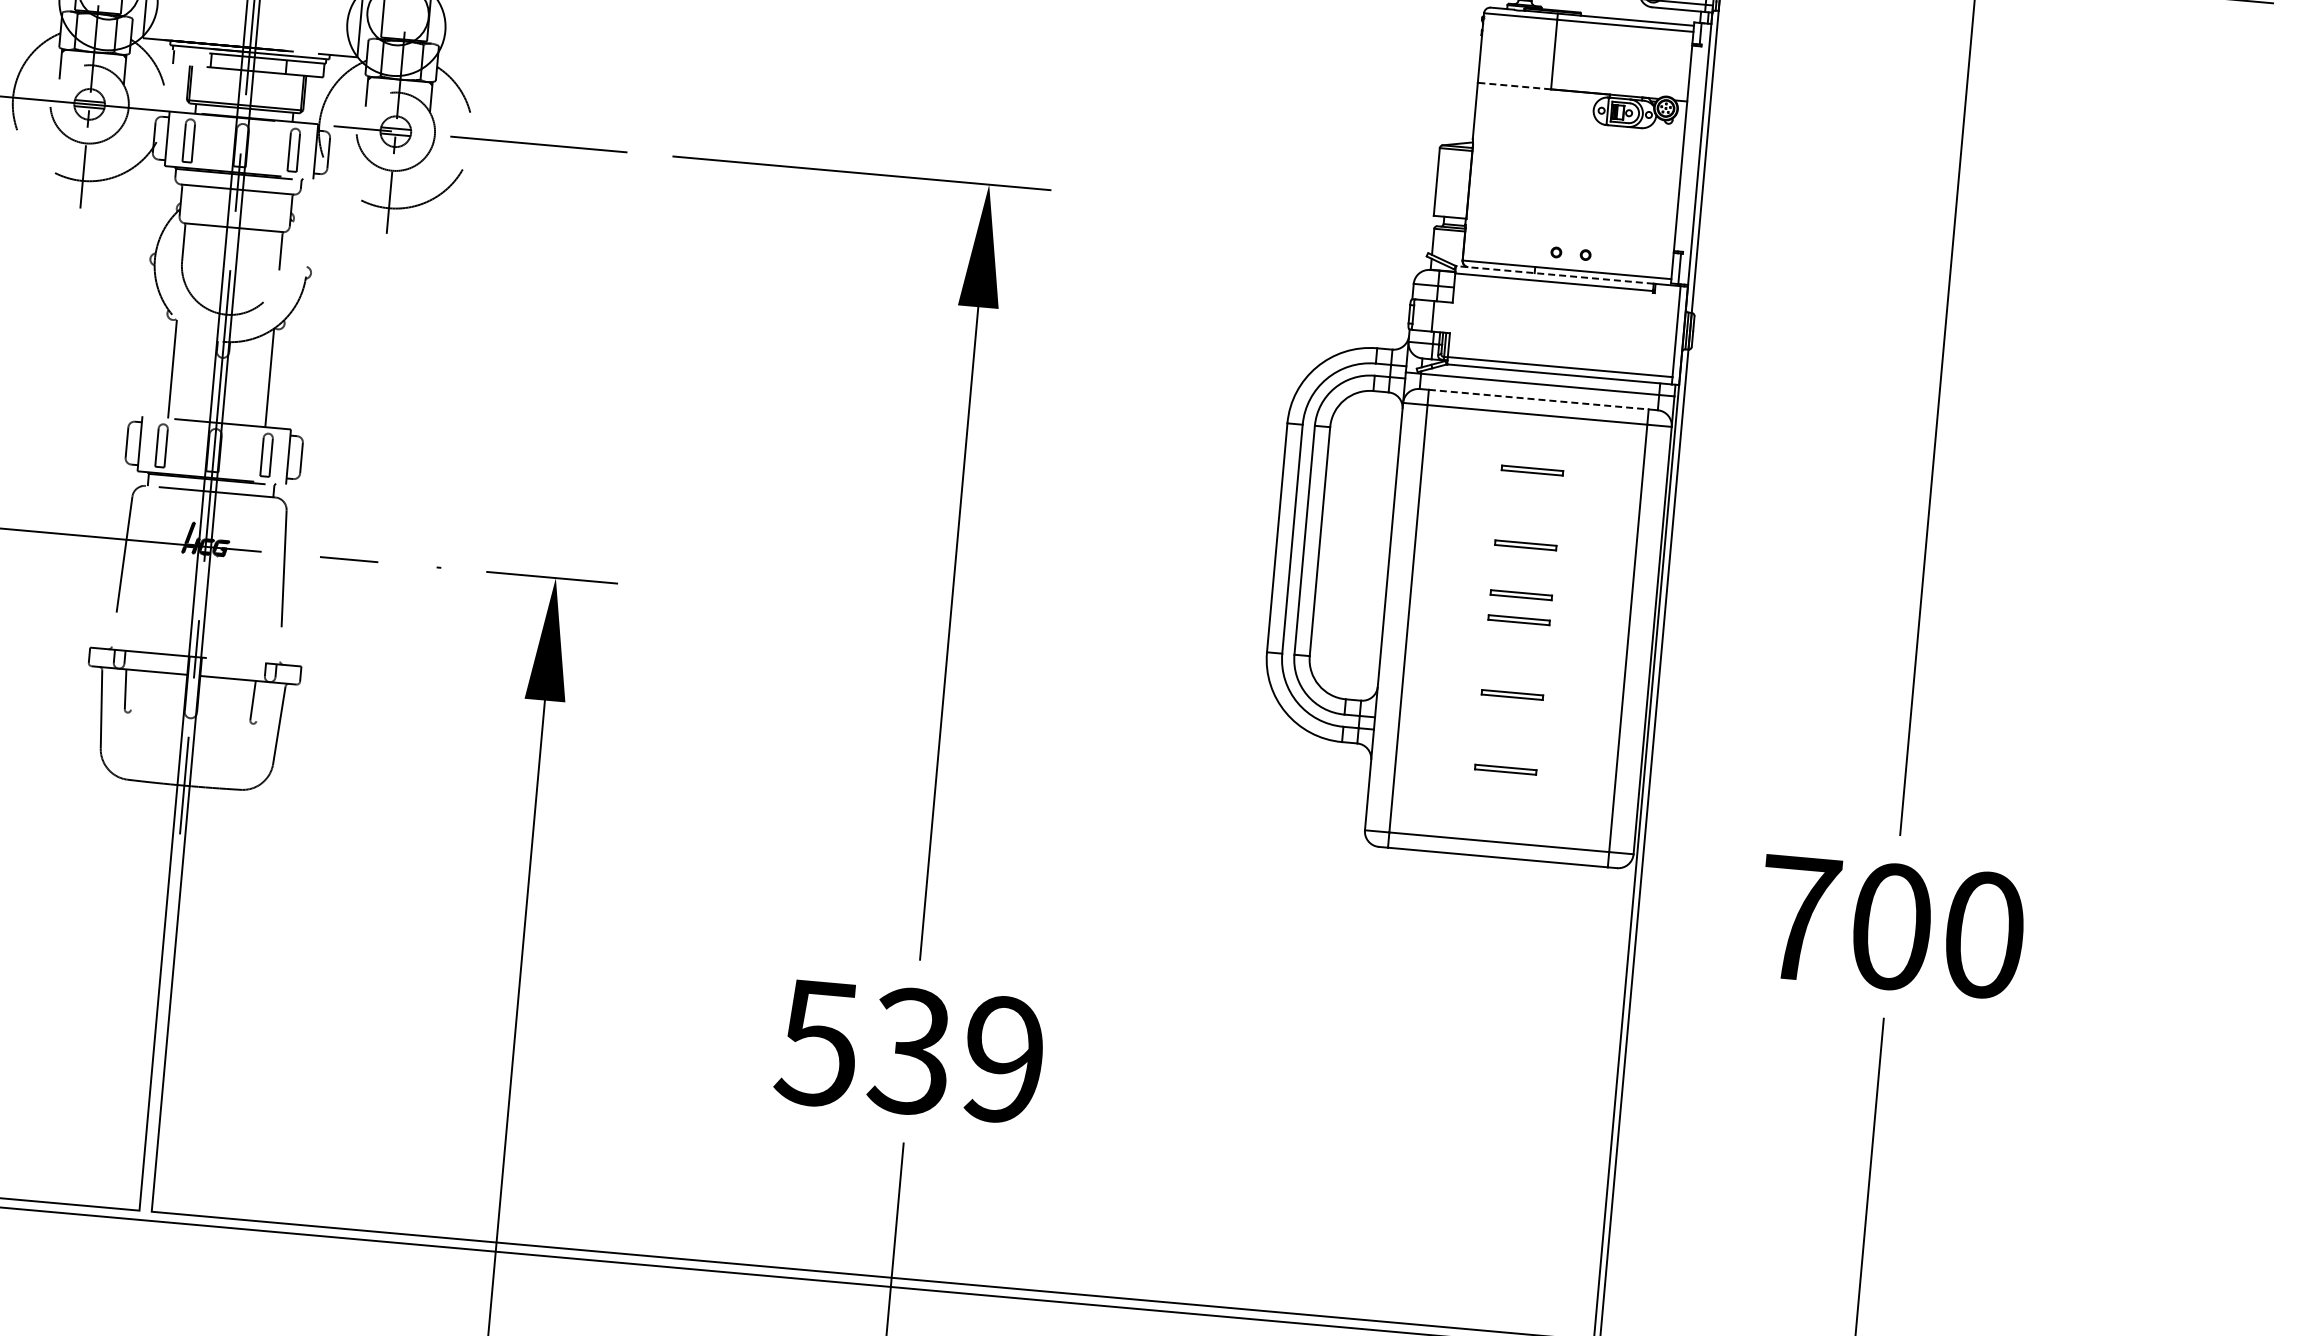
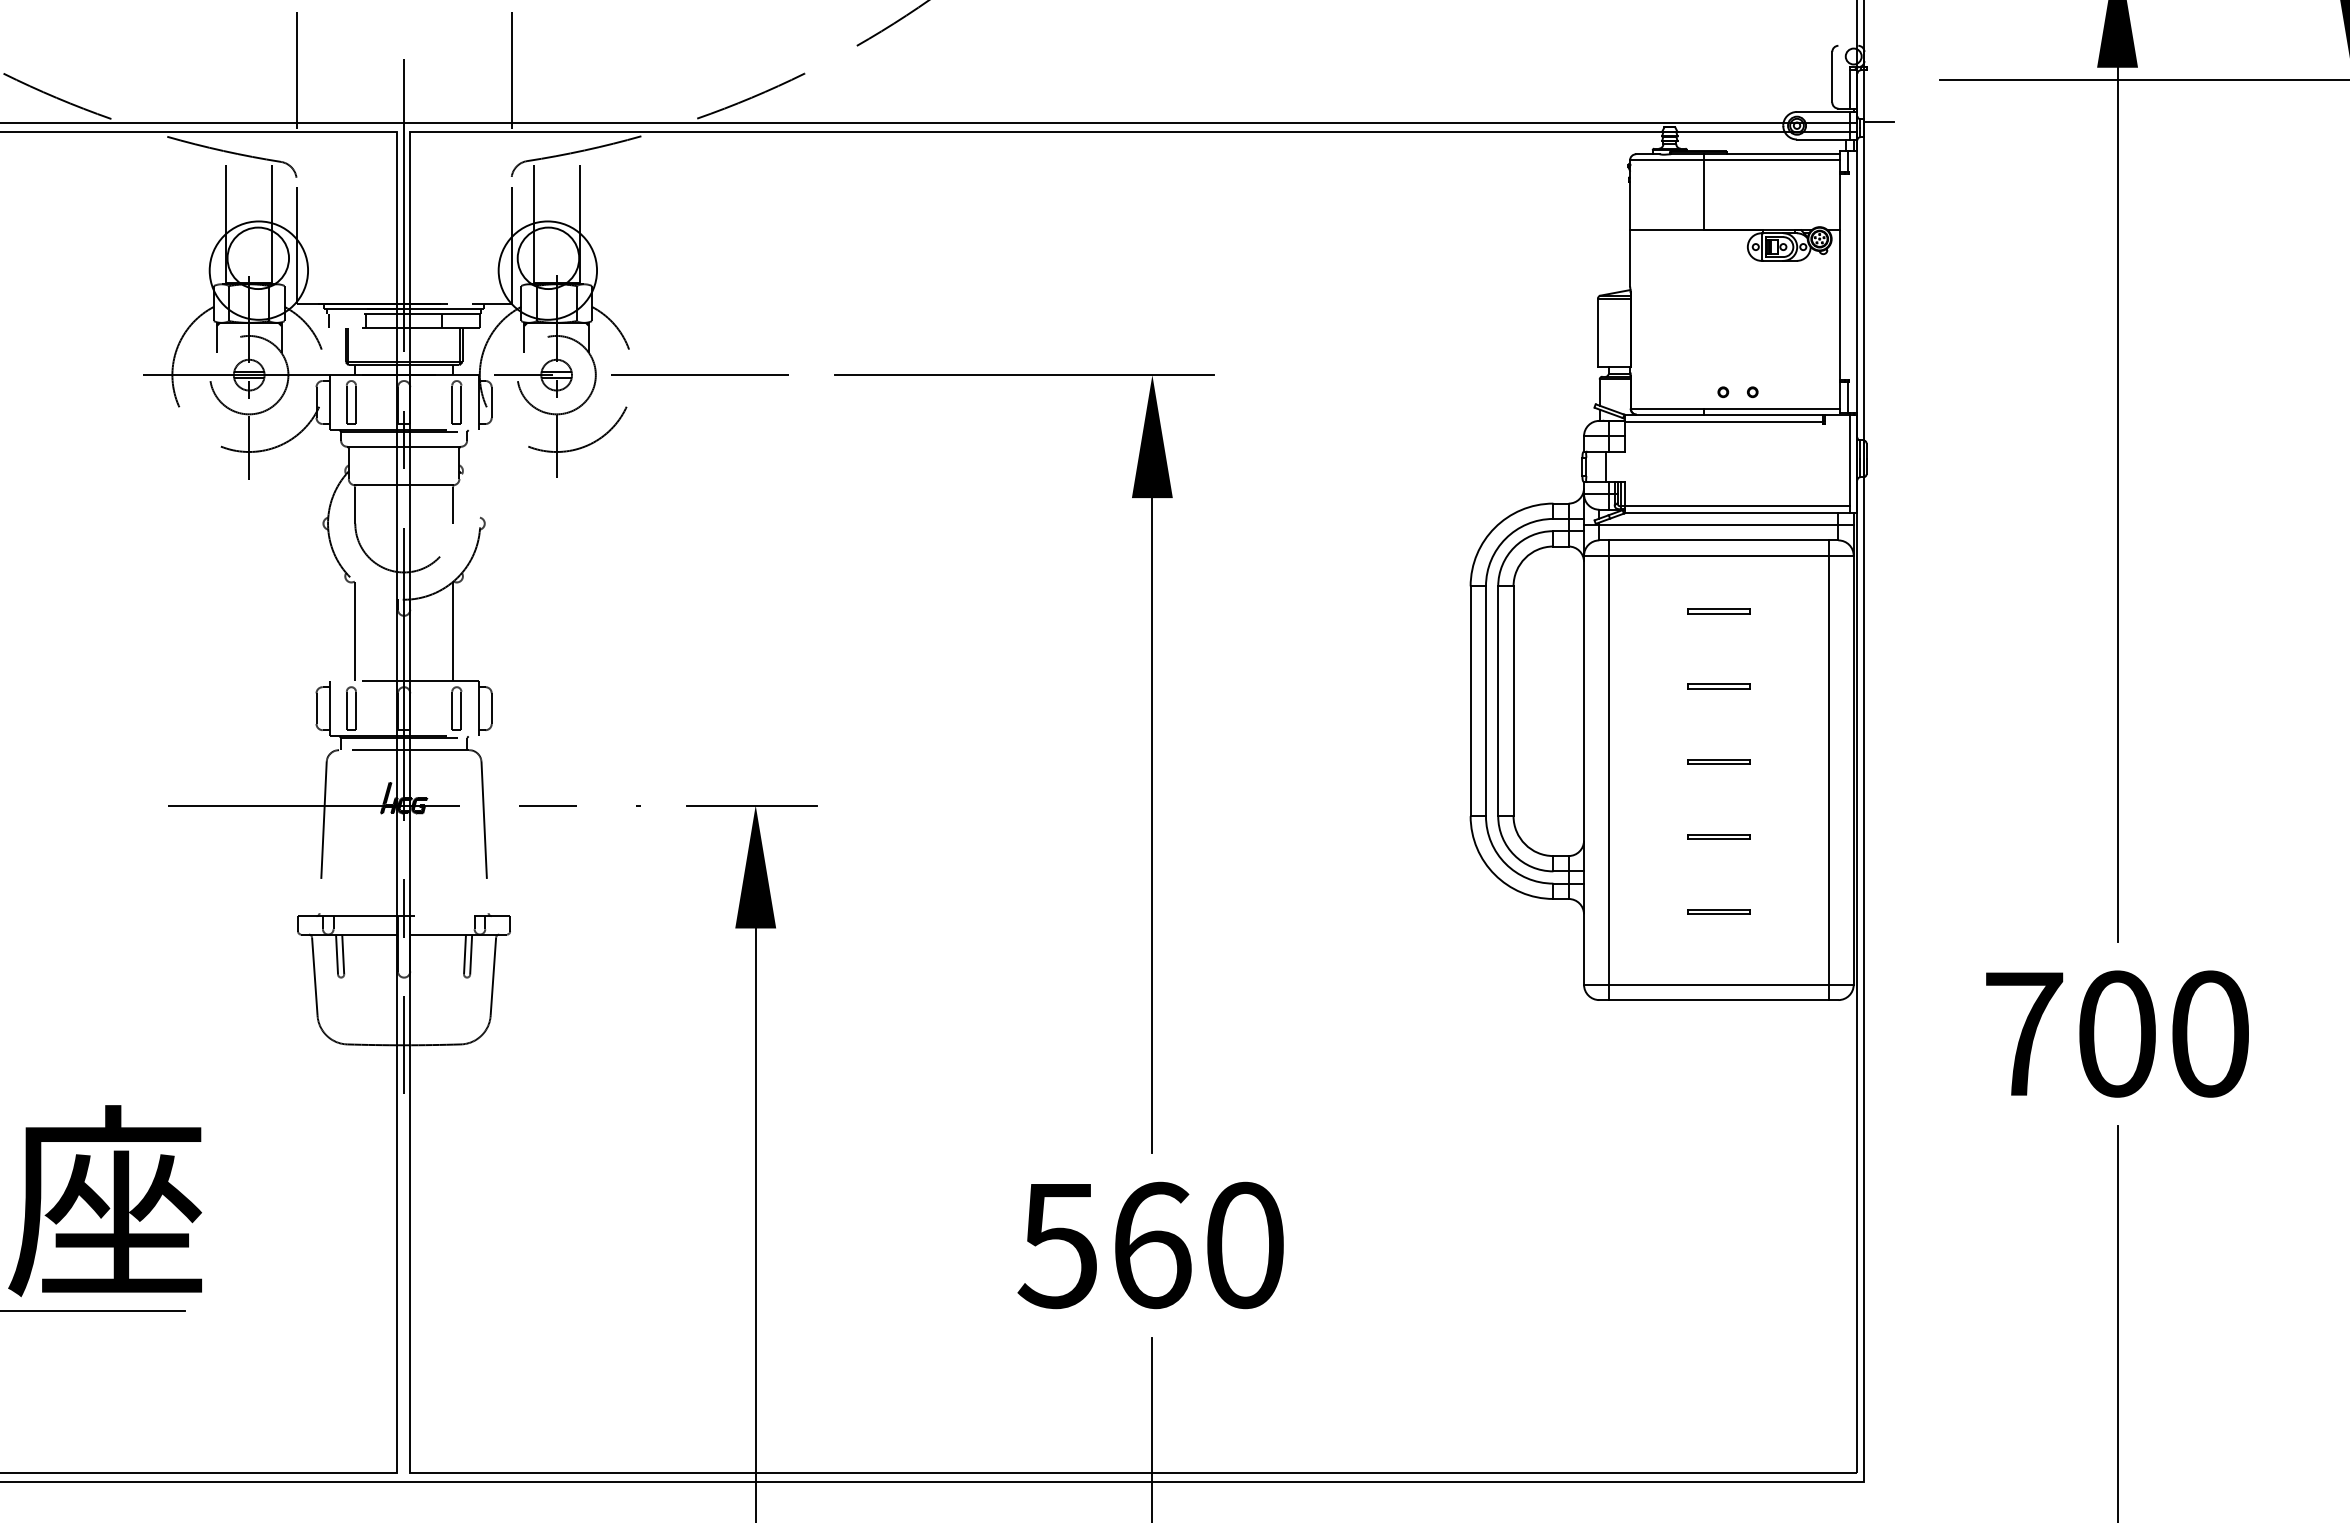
line: (1514, 86) -> (1666, 230), dashed -> solid
line: (1555, 274) -> (1724, 414), dashed -> solid
line: (1539, 399) -> (1719, 540), dashed -> solid
part: (1520, 594) -> (1718, 736), removed
line: (132, 689) -> (343, 954), added
line: (259, 701) -> (471, 954), added
text: (956, 1055) -> (1197, 1245), 539 -> 560

